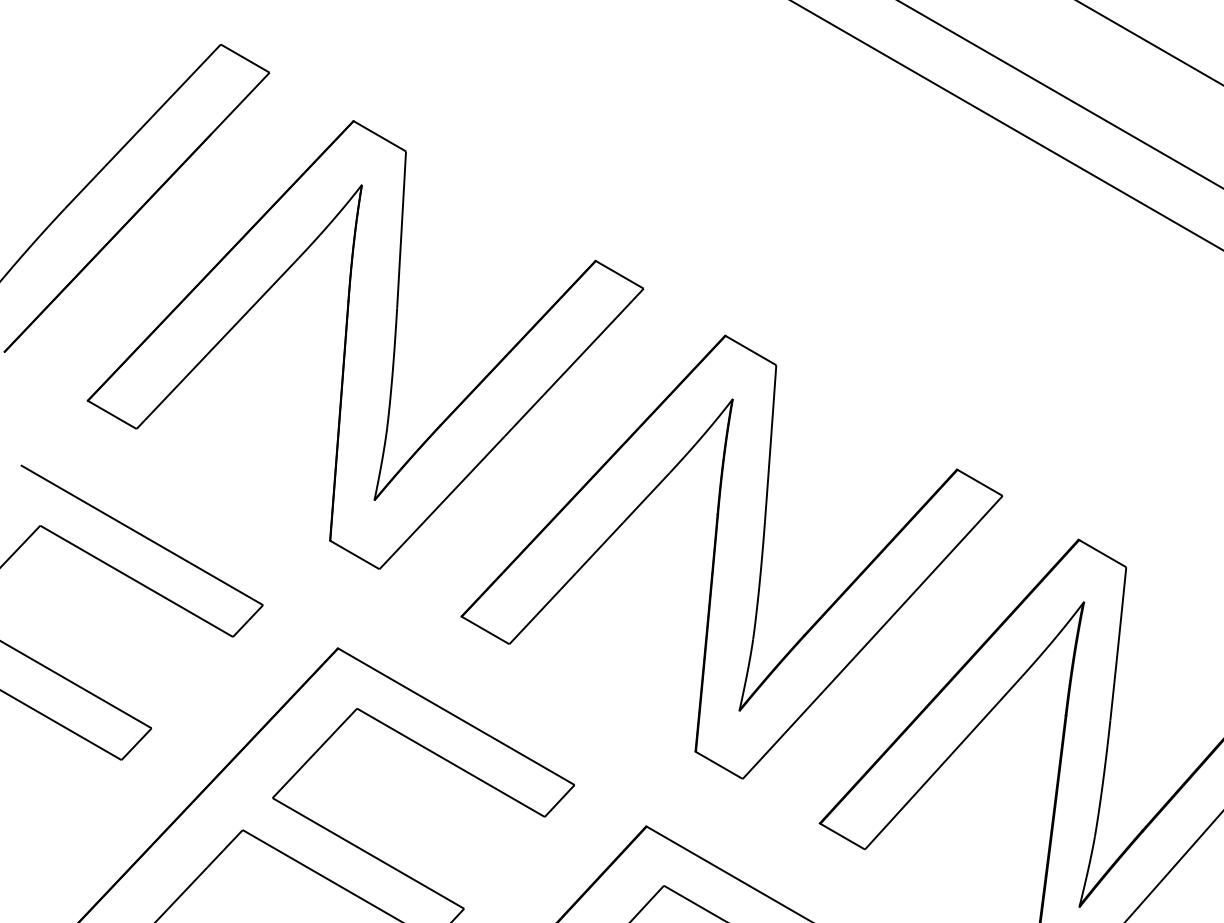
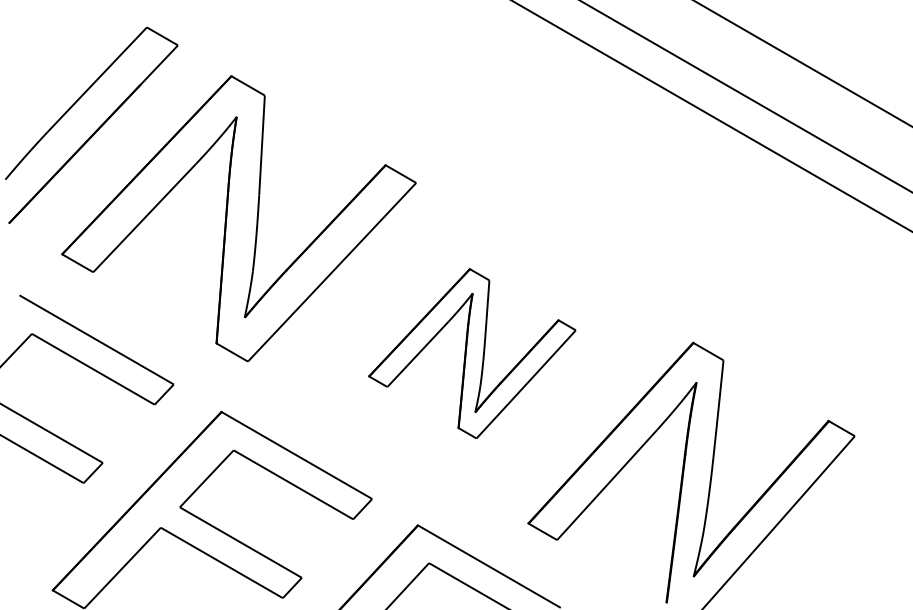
part: (732, 556) -> (472, 353), size x0.6

